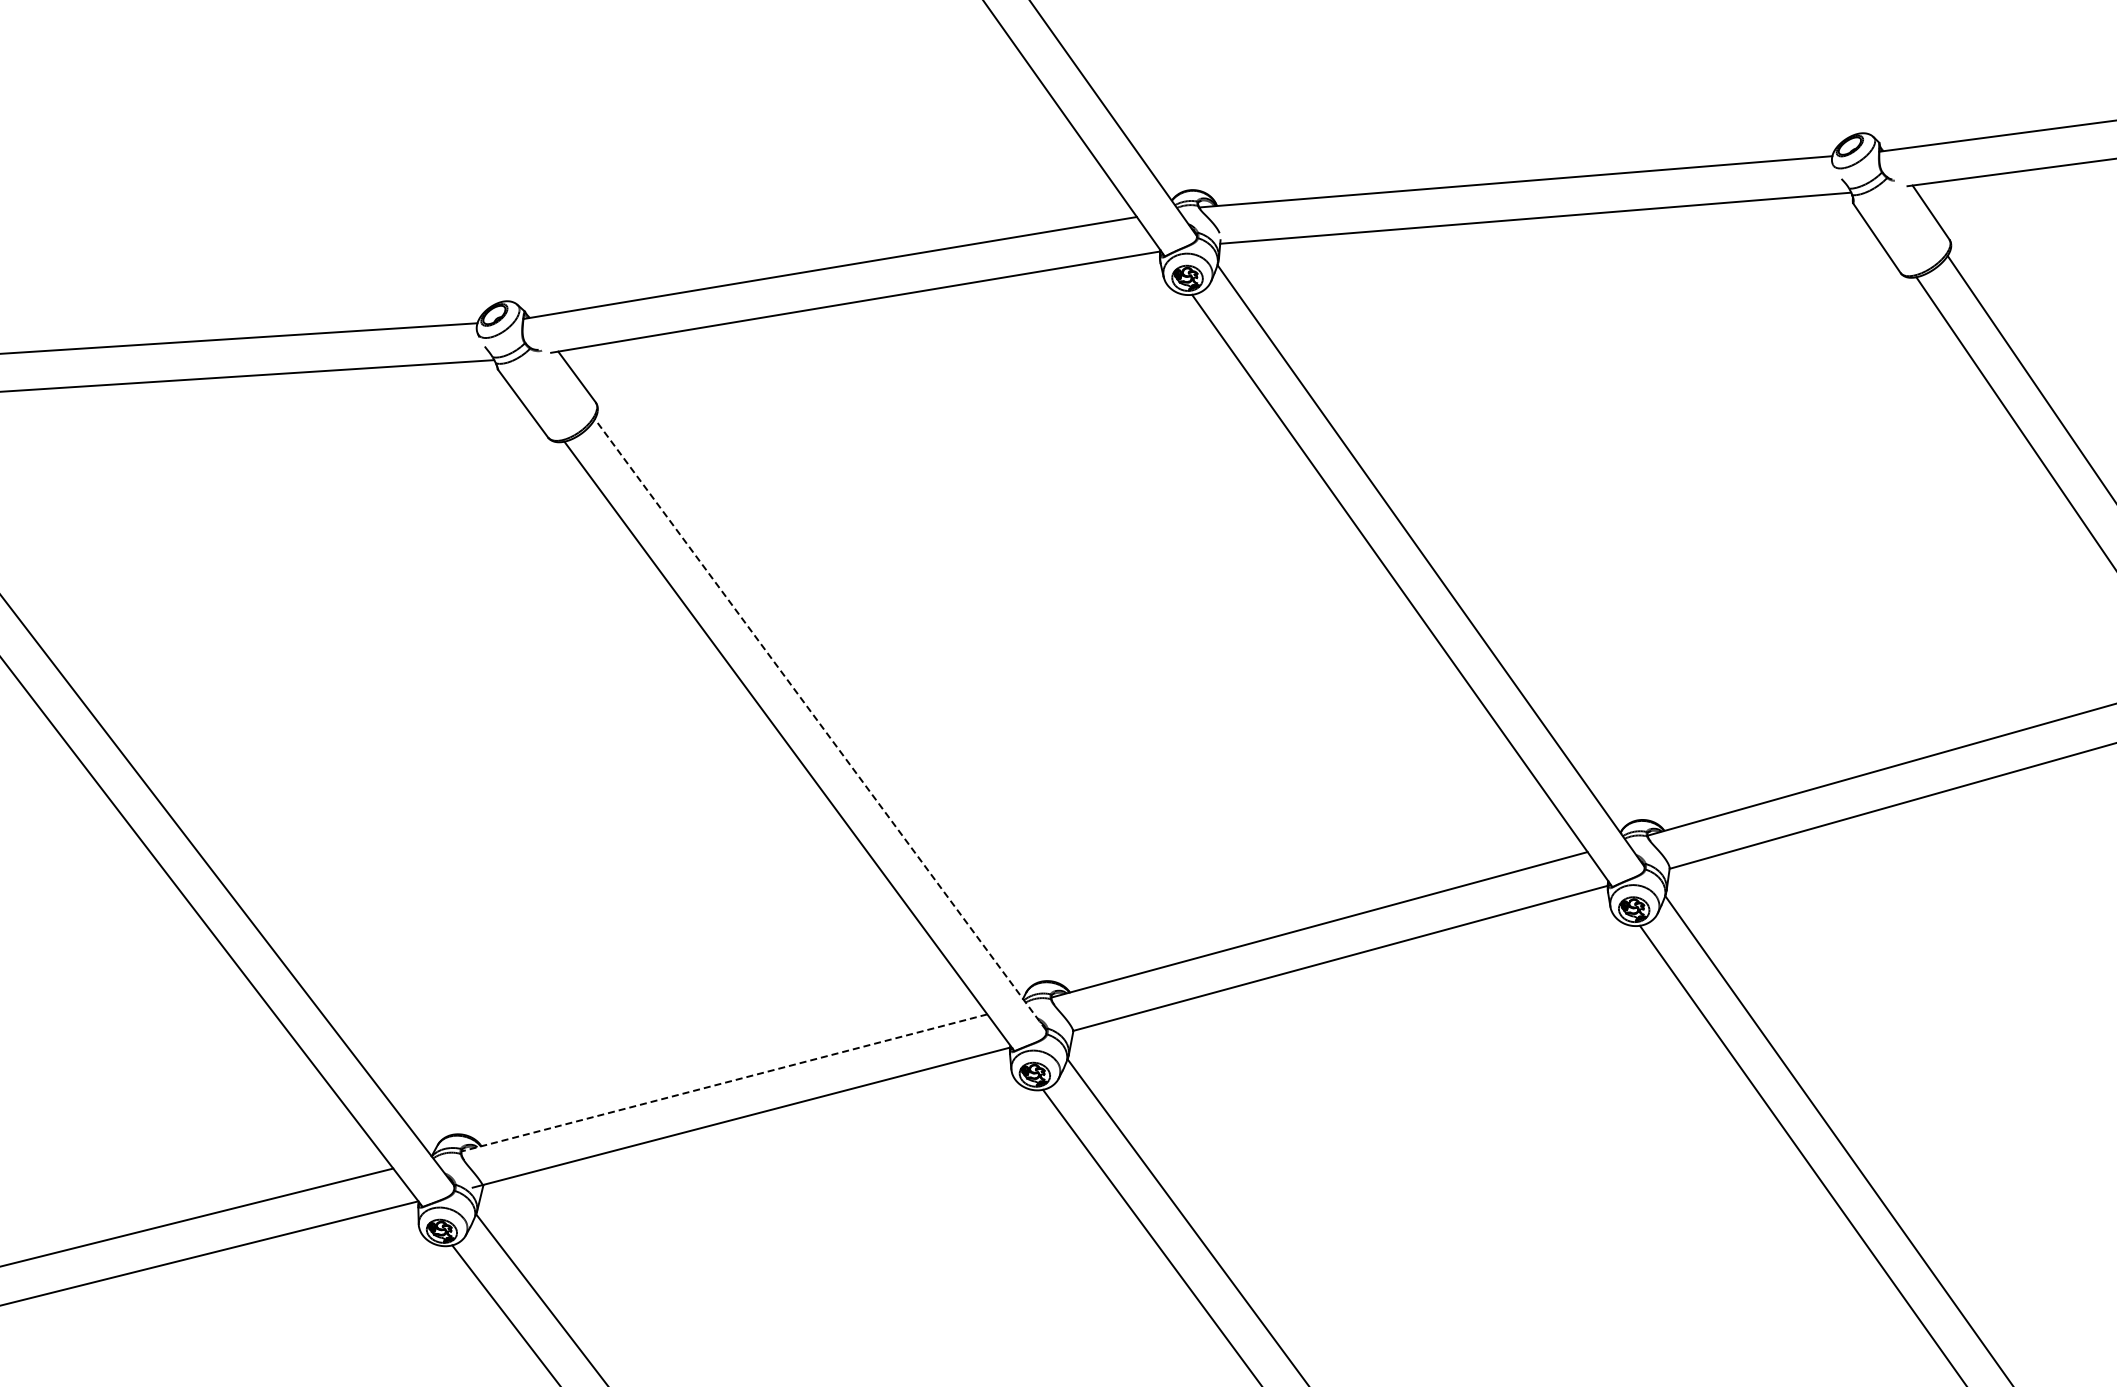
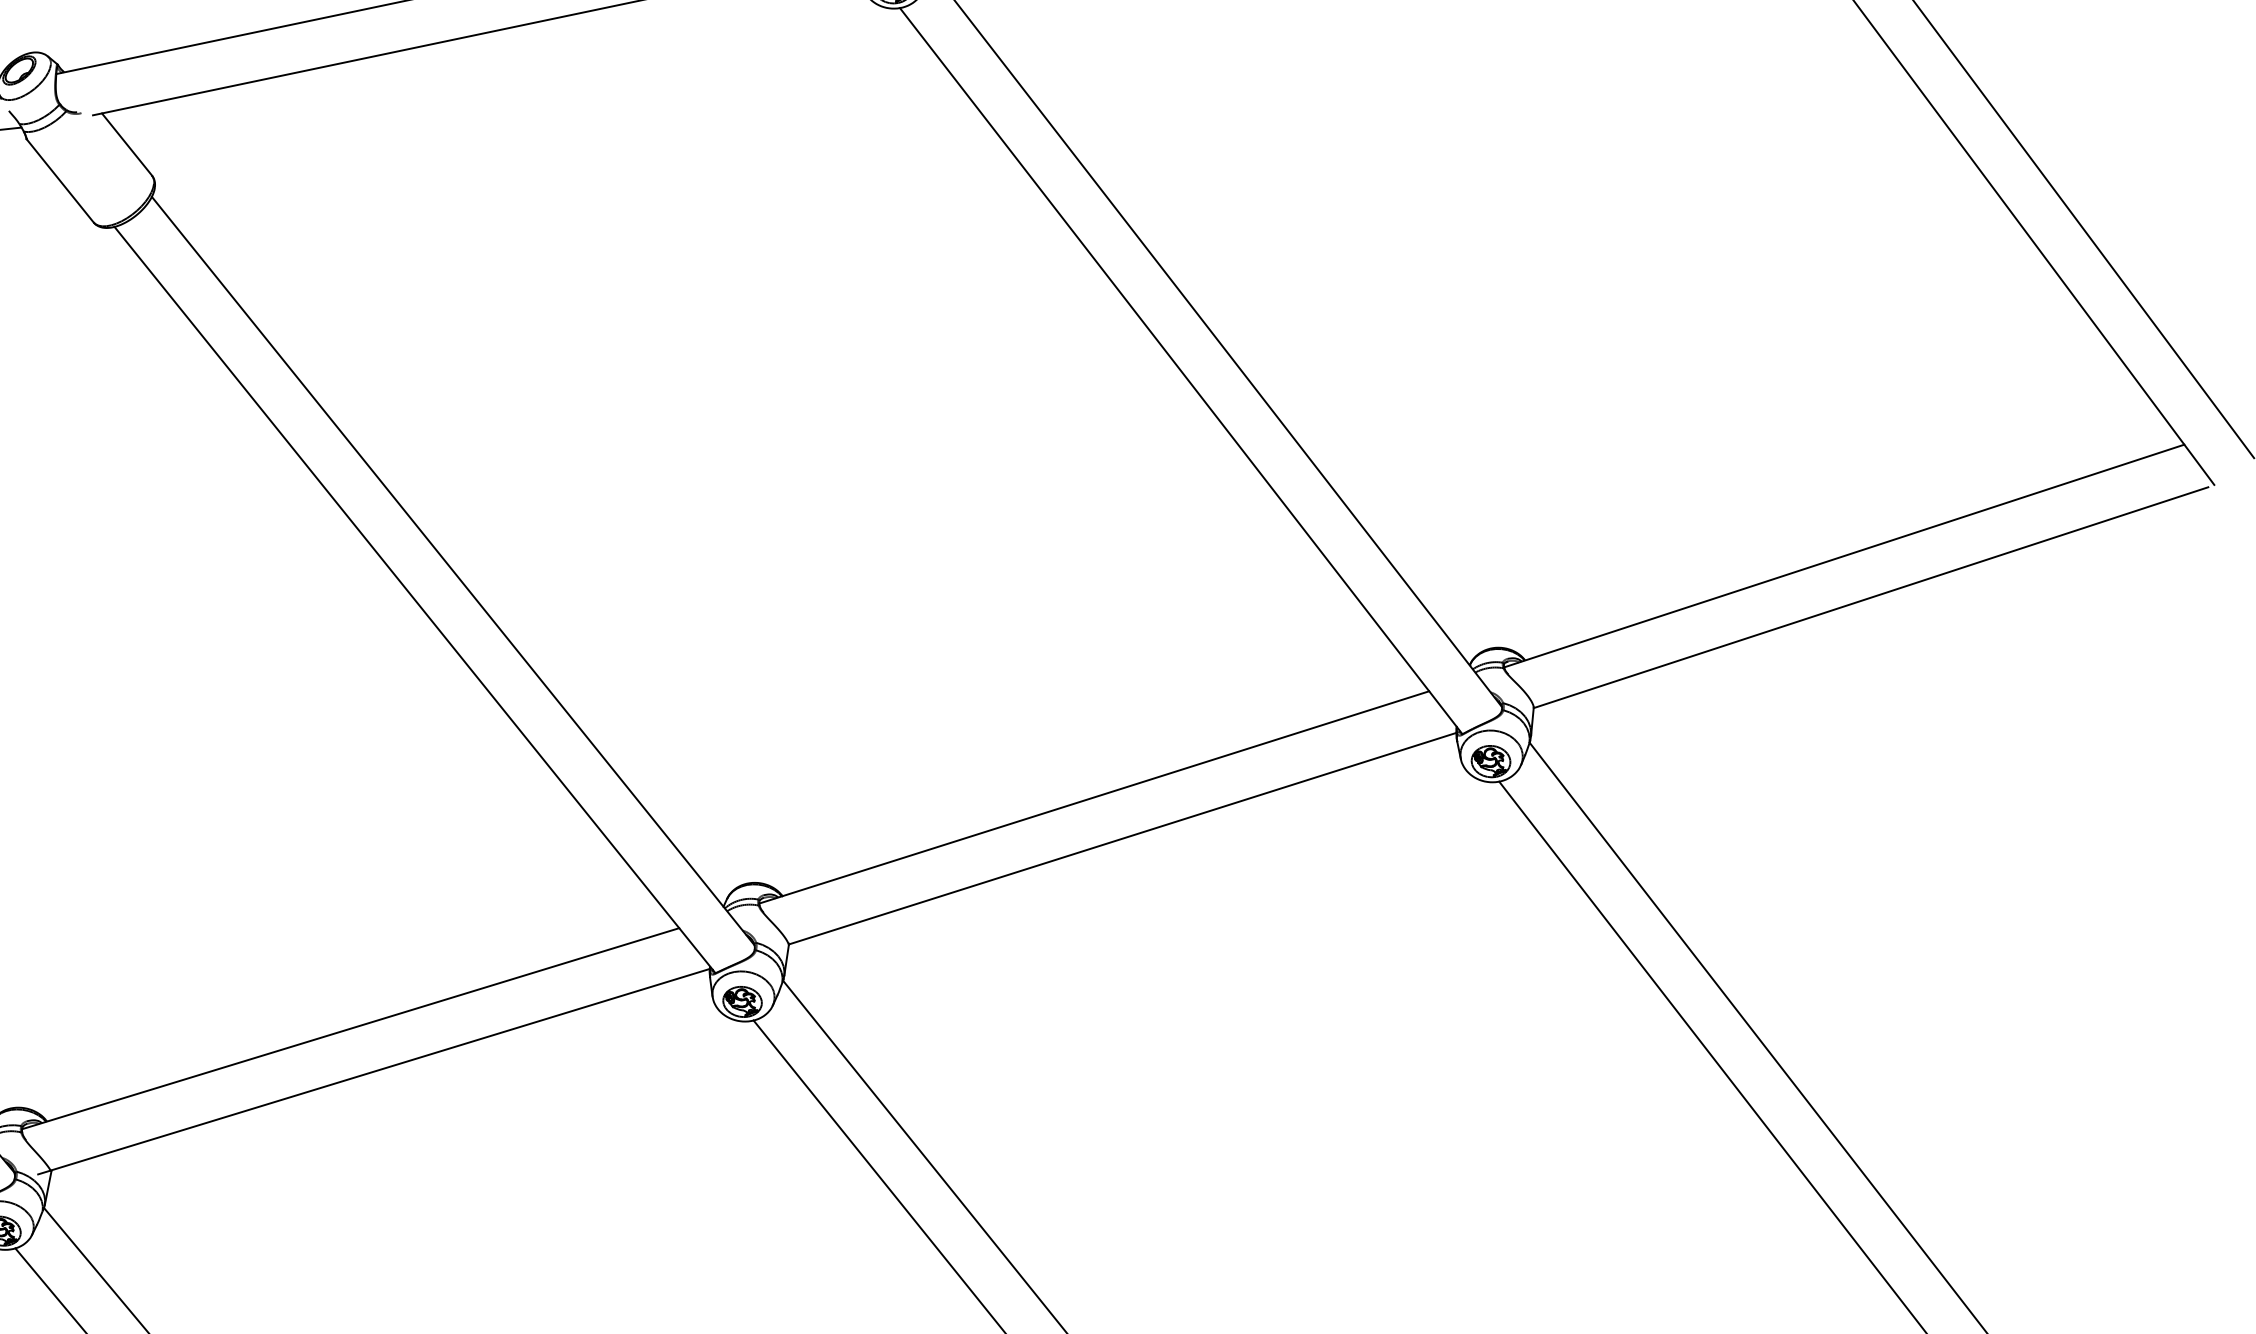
line: (820, 724) -> (453, 570), dashed -> solid
line: (724, 1082) -> (350, 1028), dashed -> solid

